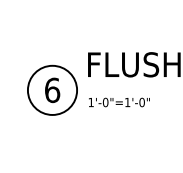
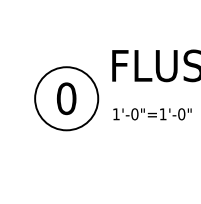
text: (52, 89) -> (66, 97), 6 -> 0

